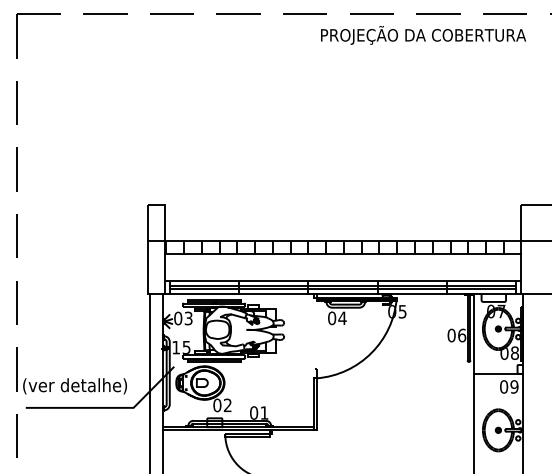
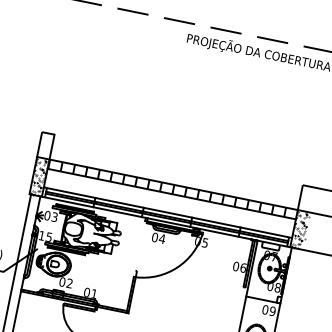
hatch: (156, 267) -> (39, 177), added
hatch: (529, 267) -> (300, 230), added

